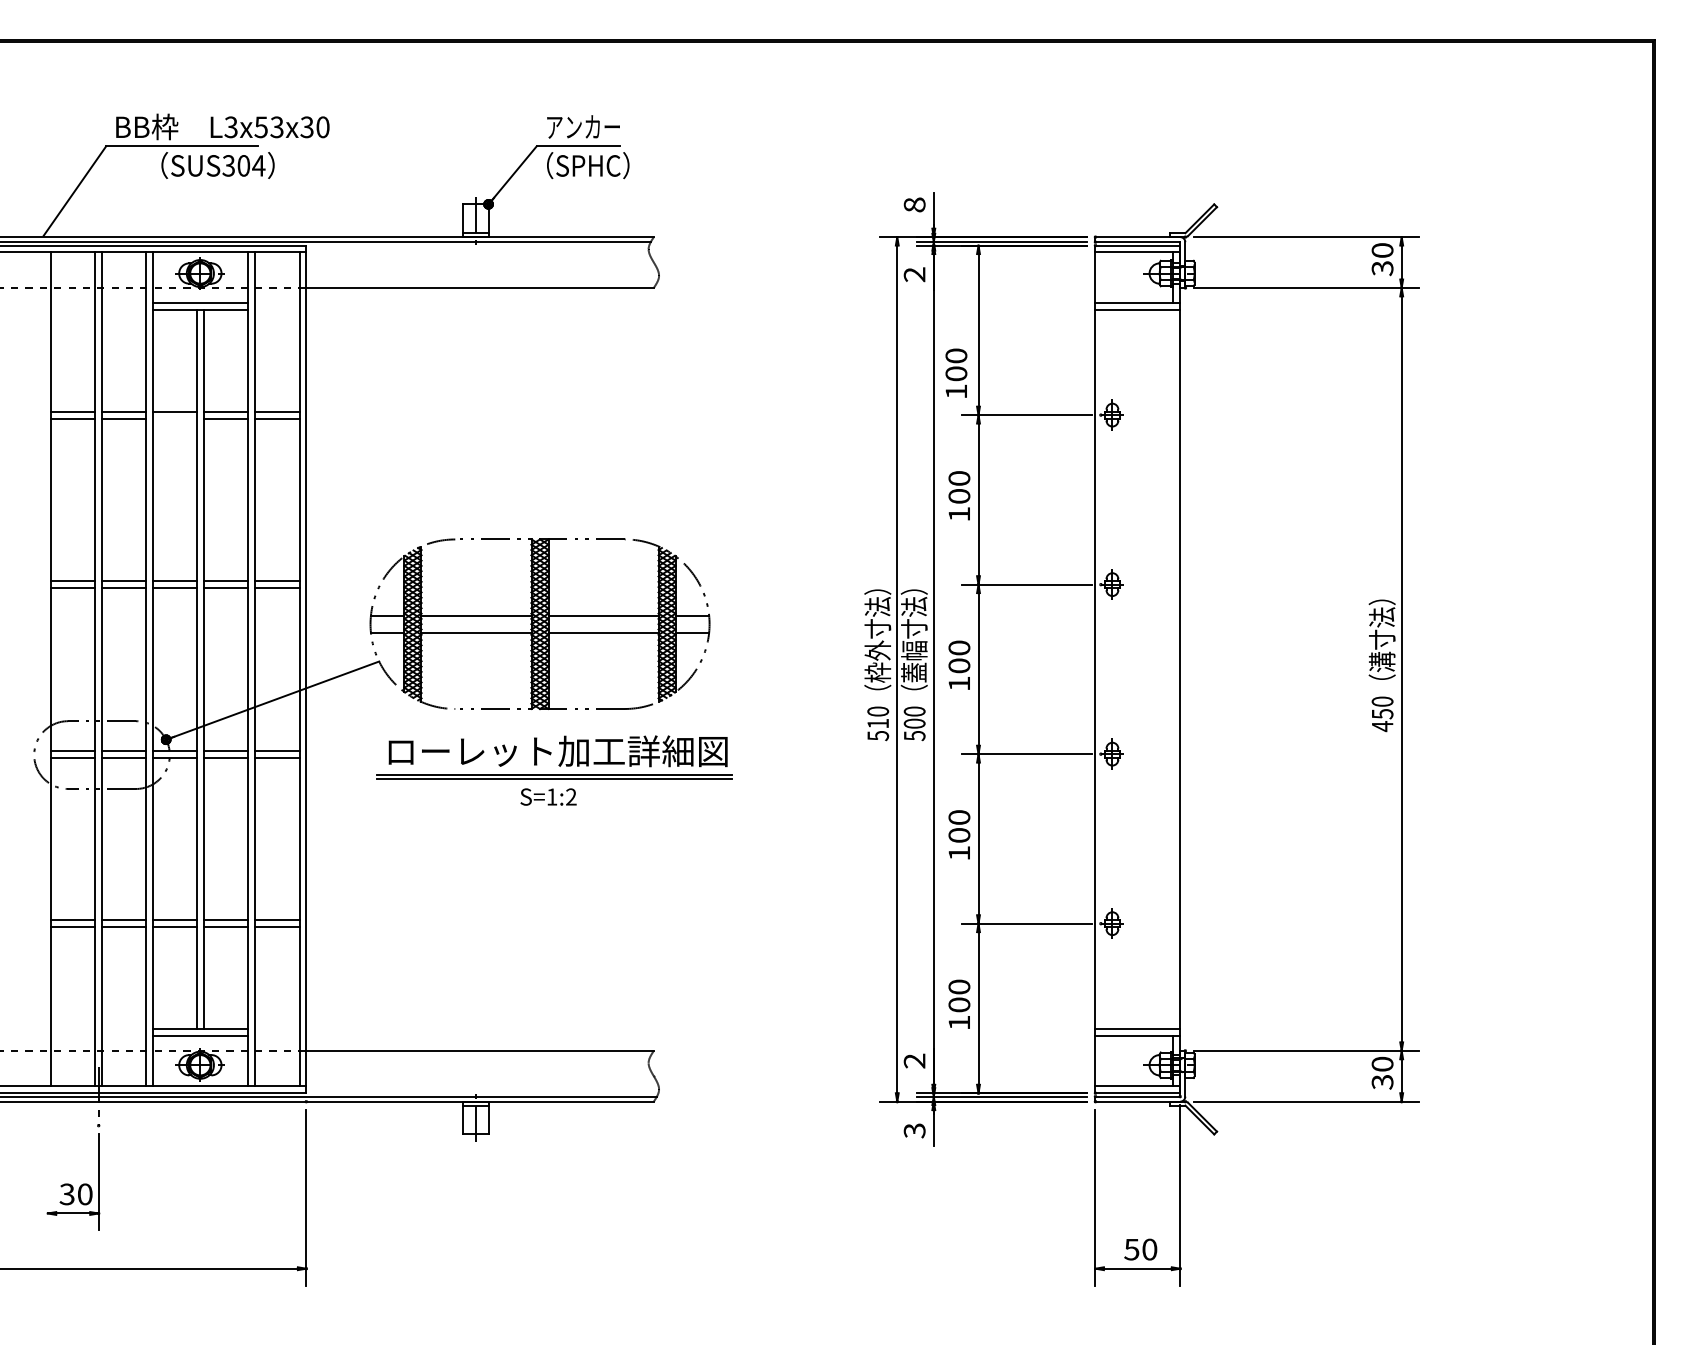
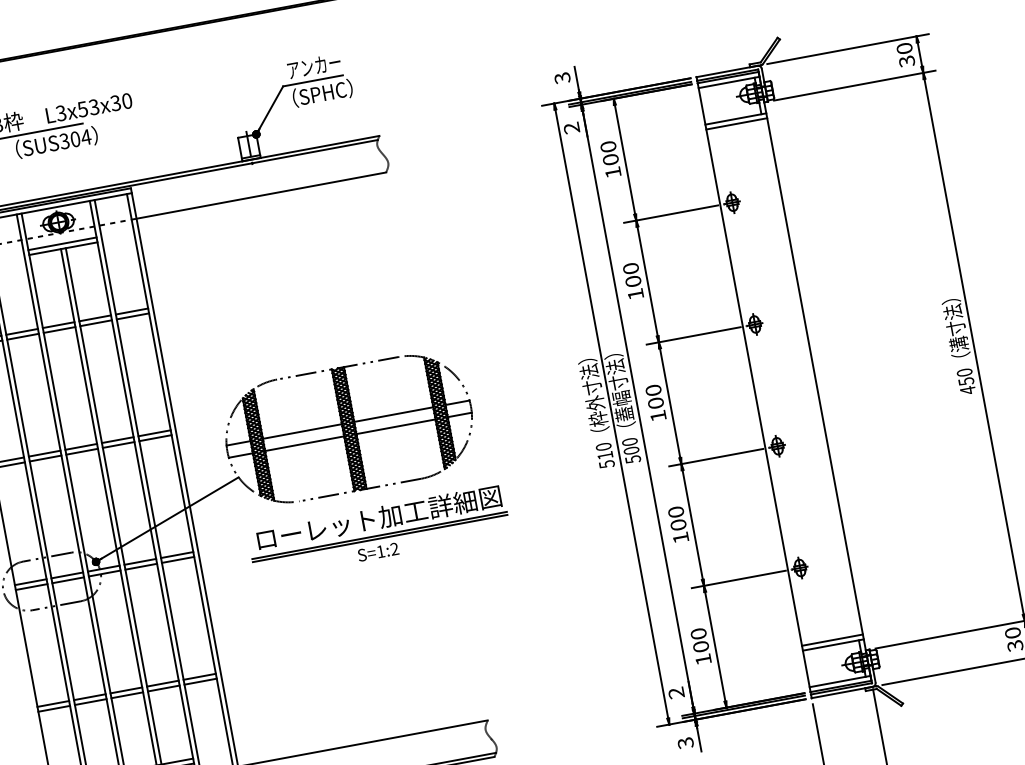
text: (914, 204) -> (562, 77), 8 -> 3
text: (956, 372) -> (610, 158), moved
line: (174, 418) -> (59, 330), added

